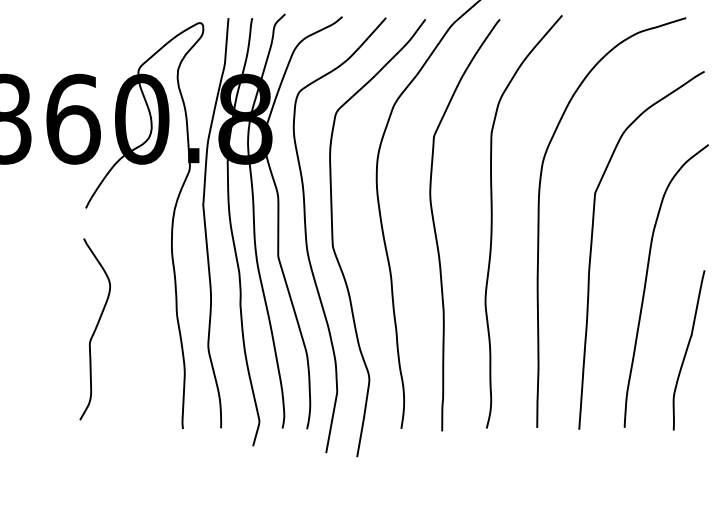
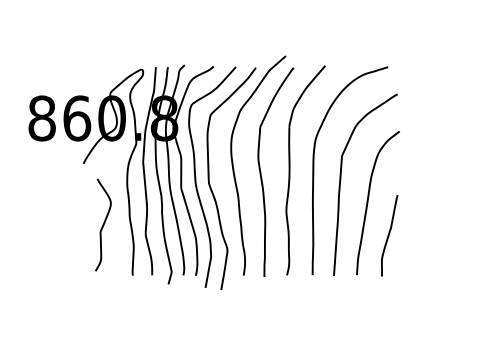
curve: (95, 328) -> (103, 224), moved

